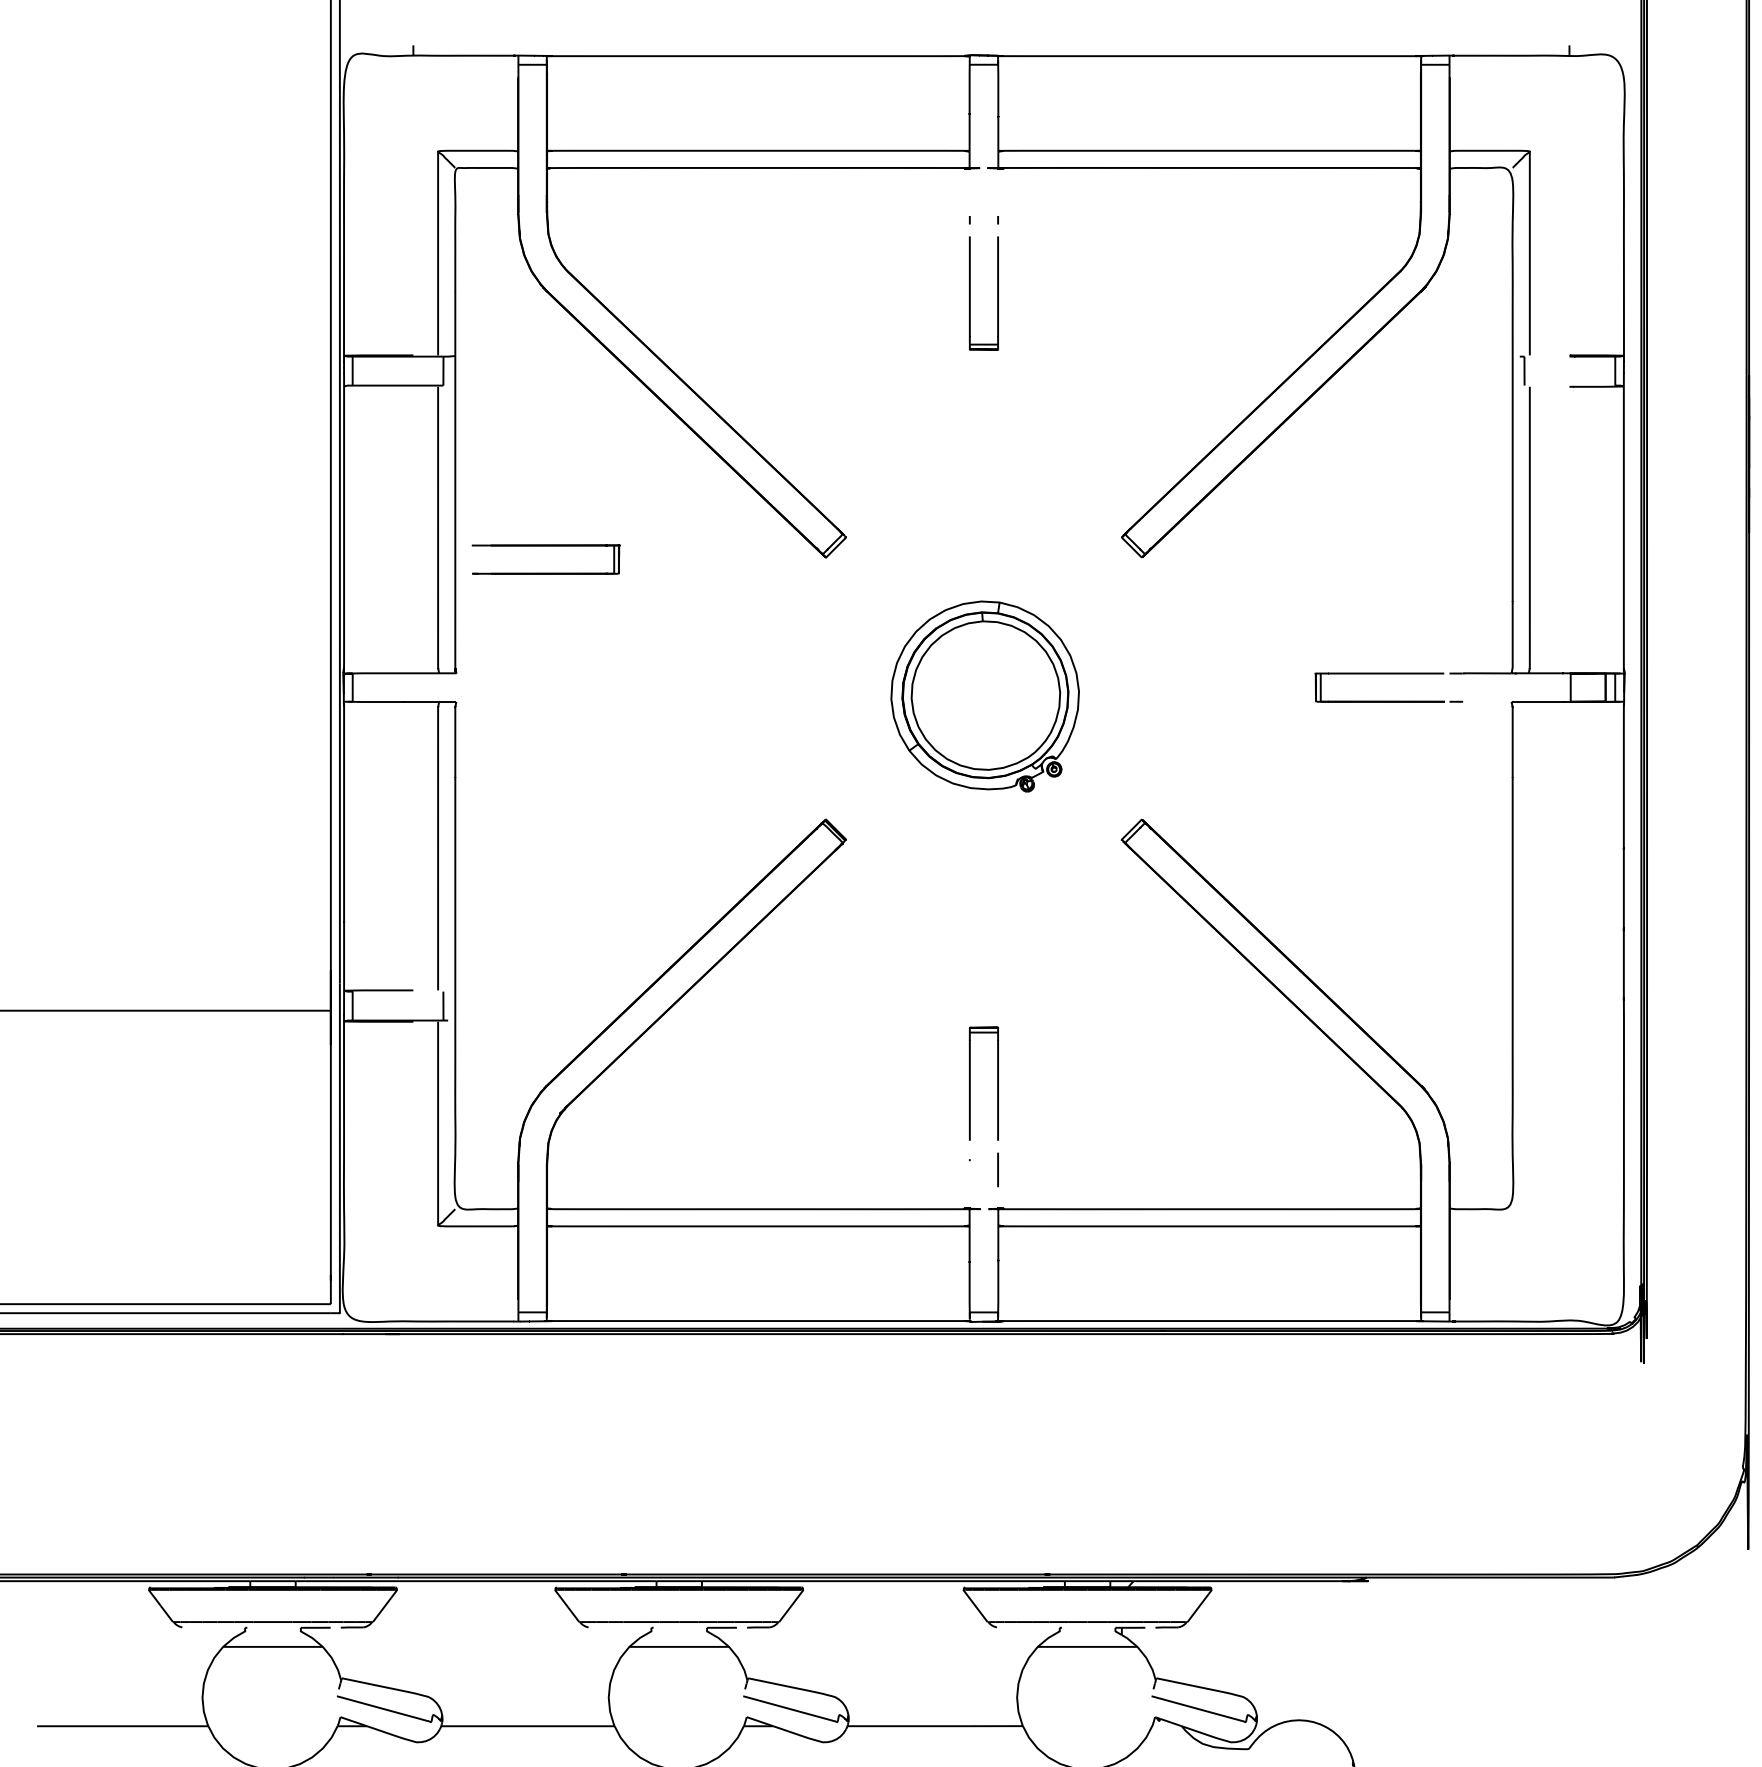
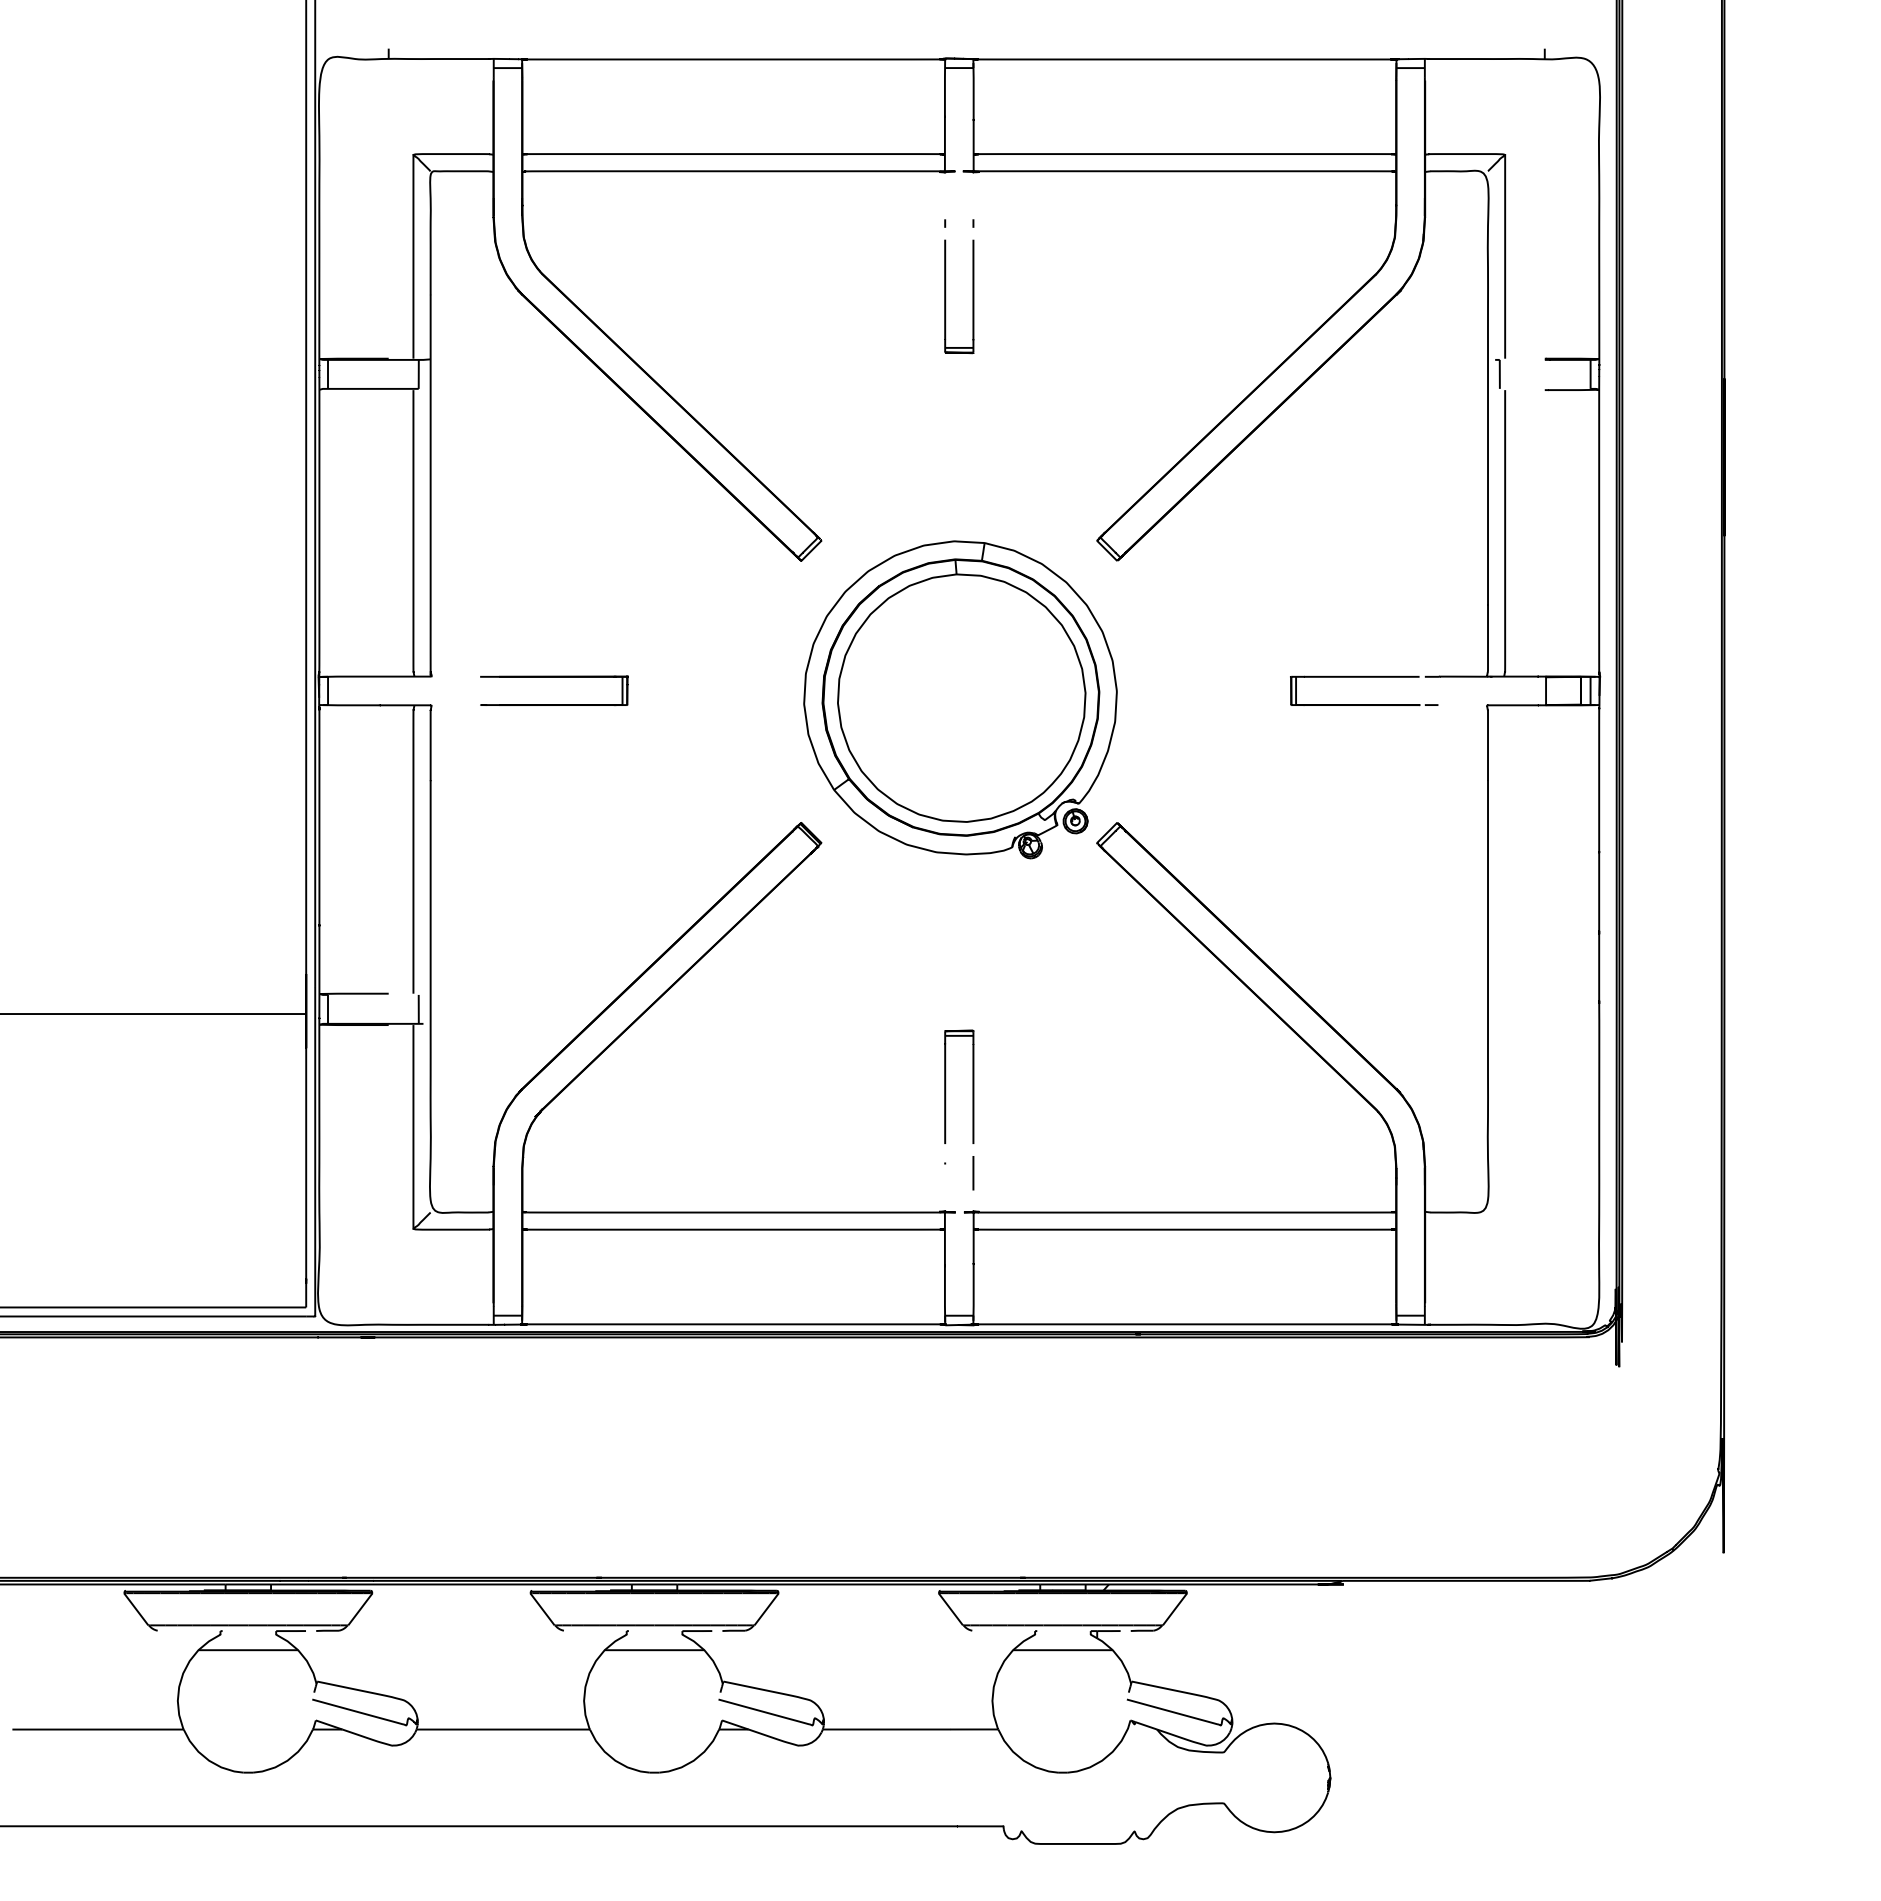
part: (546, 546) -> (554, 677), moved
part: (985, 696) -> (960, 699), size x1.67

